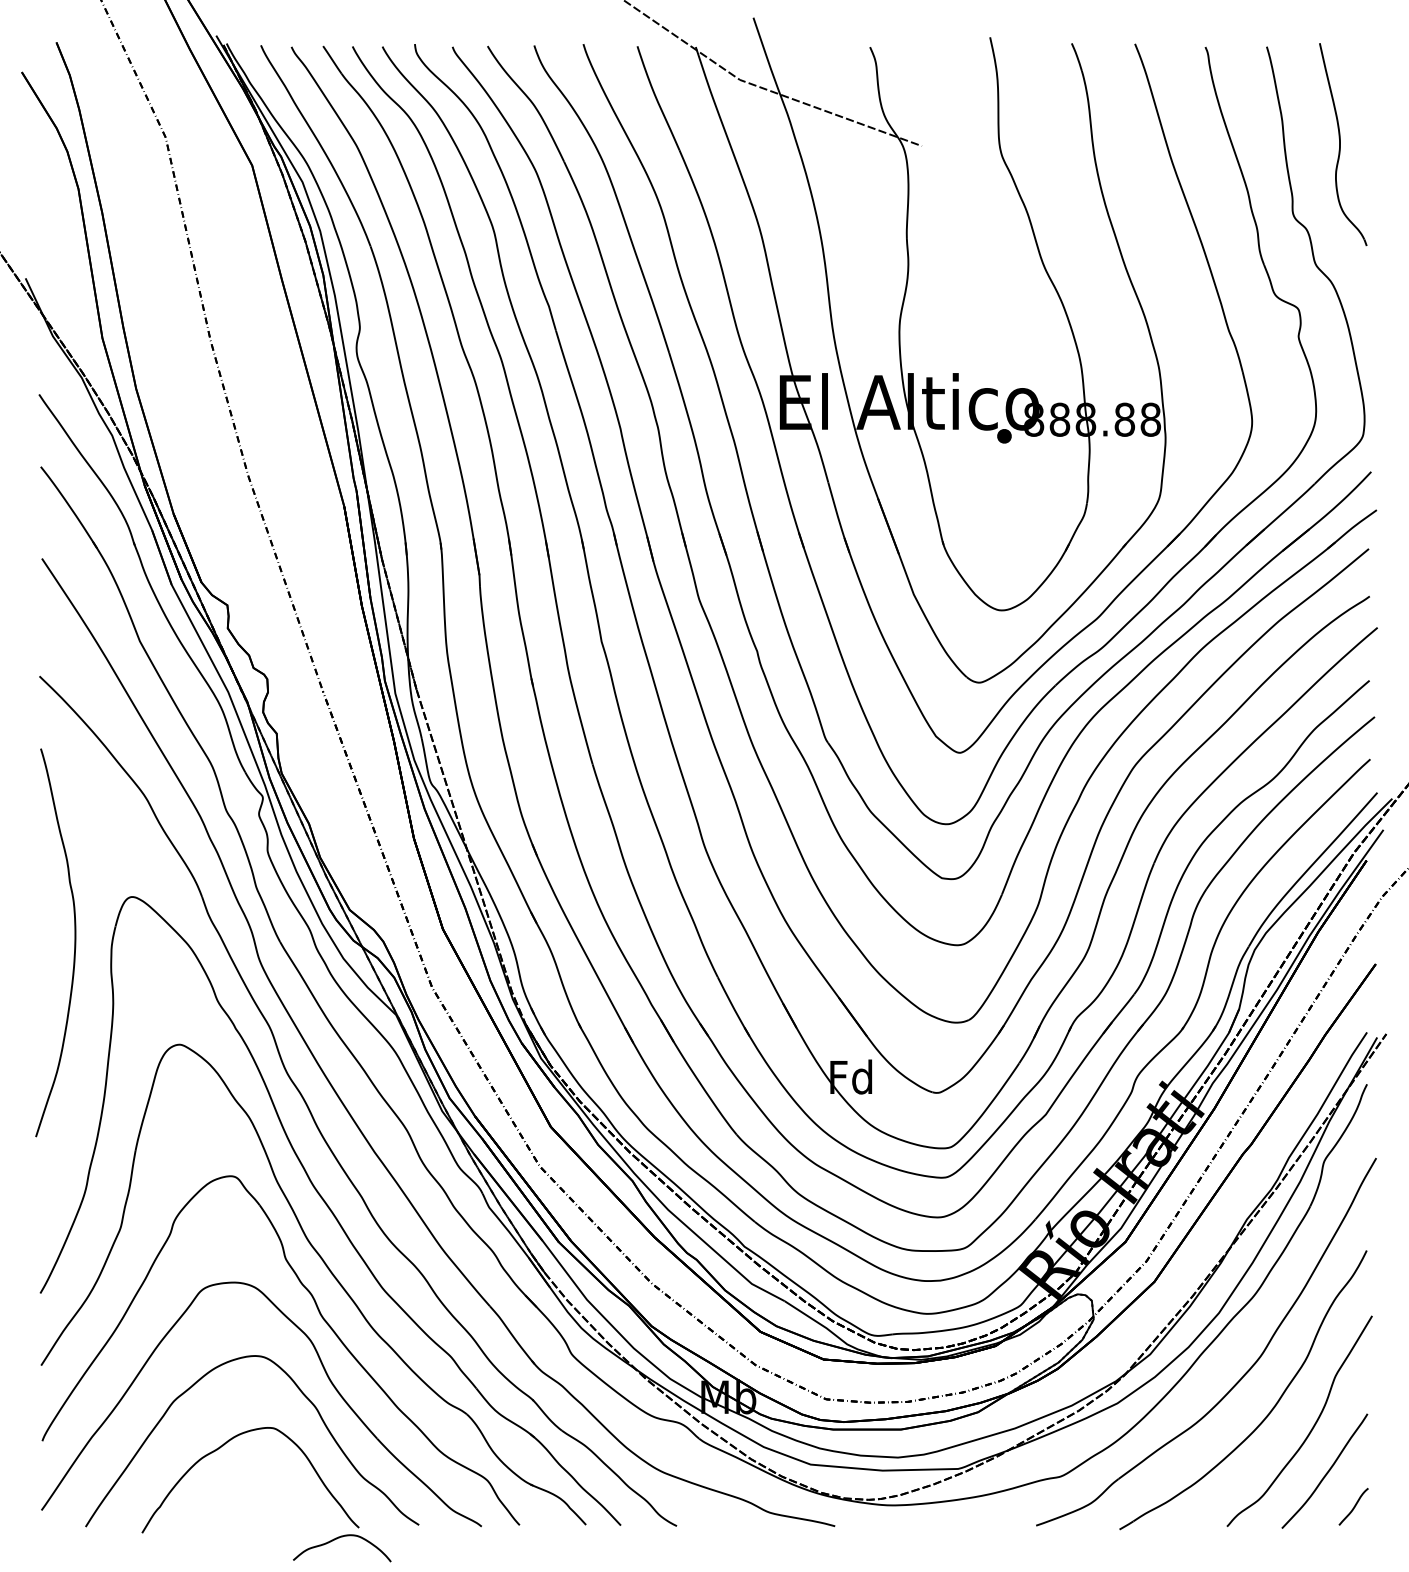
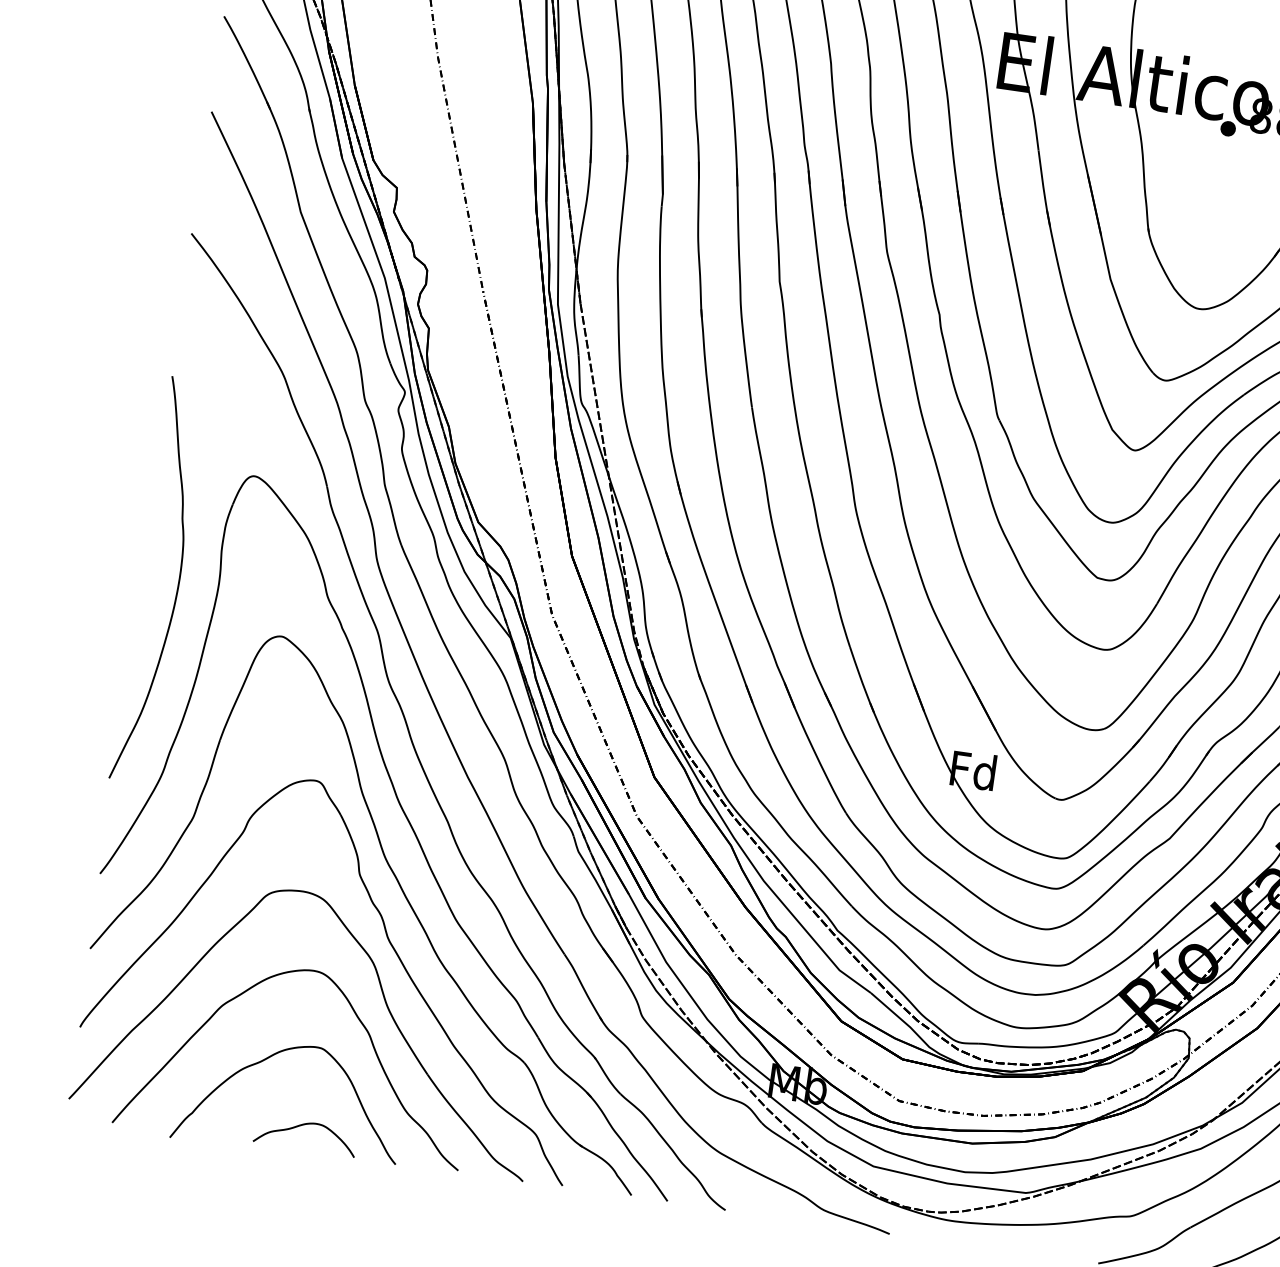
curve: (74, 942) -> (178, 582), moved
curve: (337, 1539) -> (302, 1126), moved

